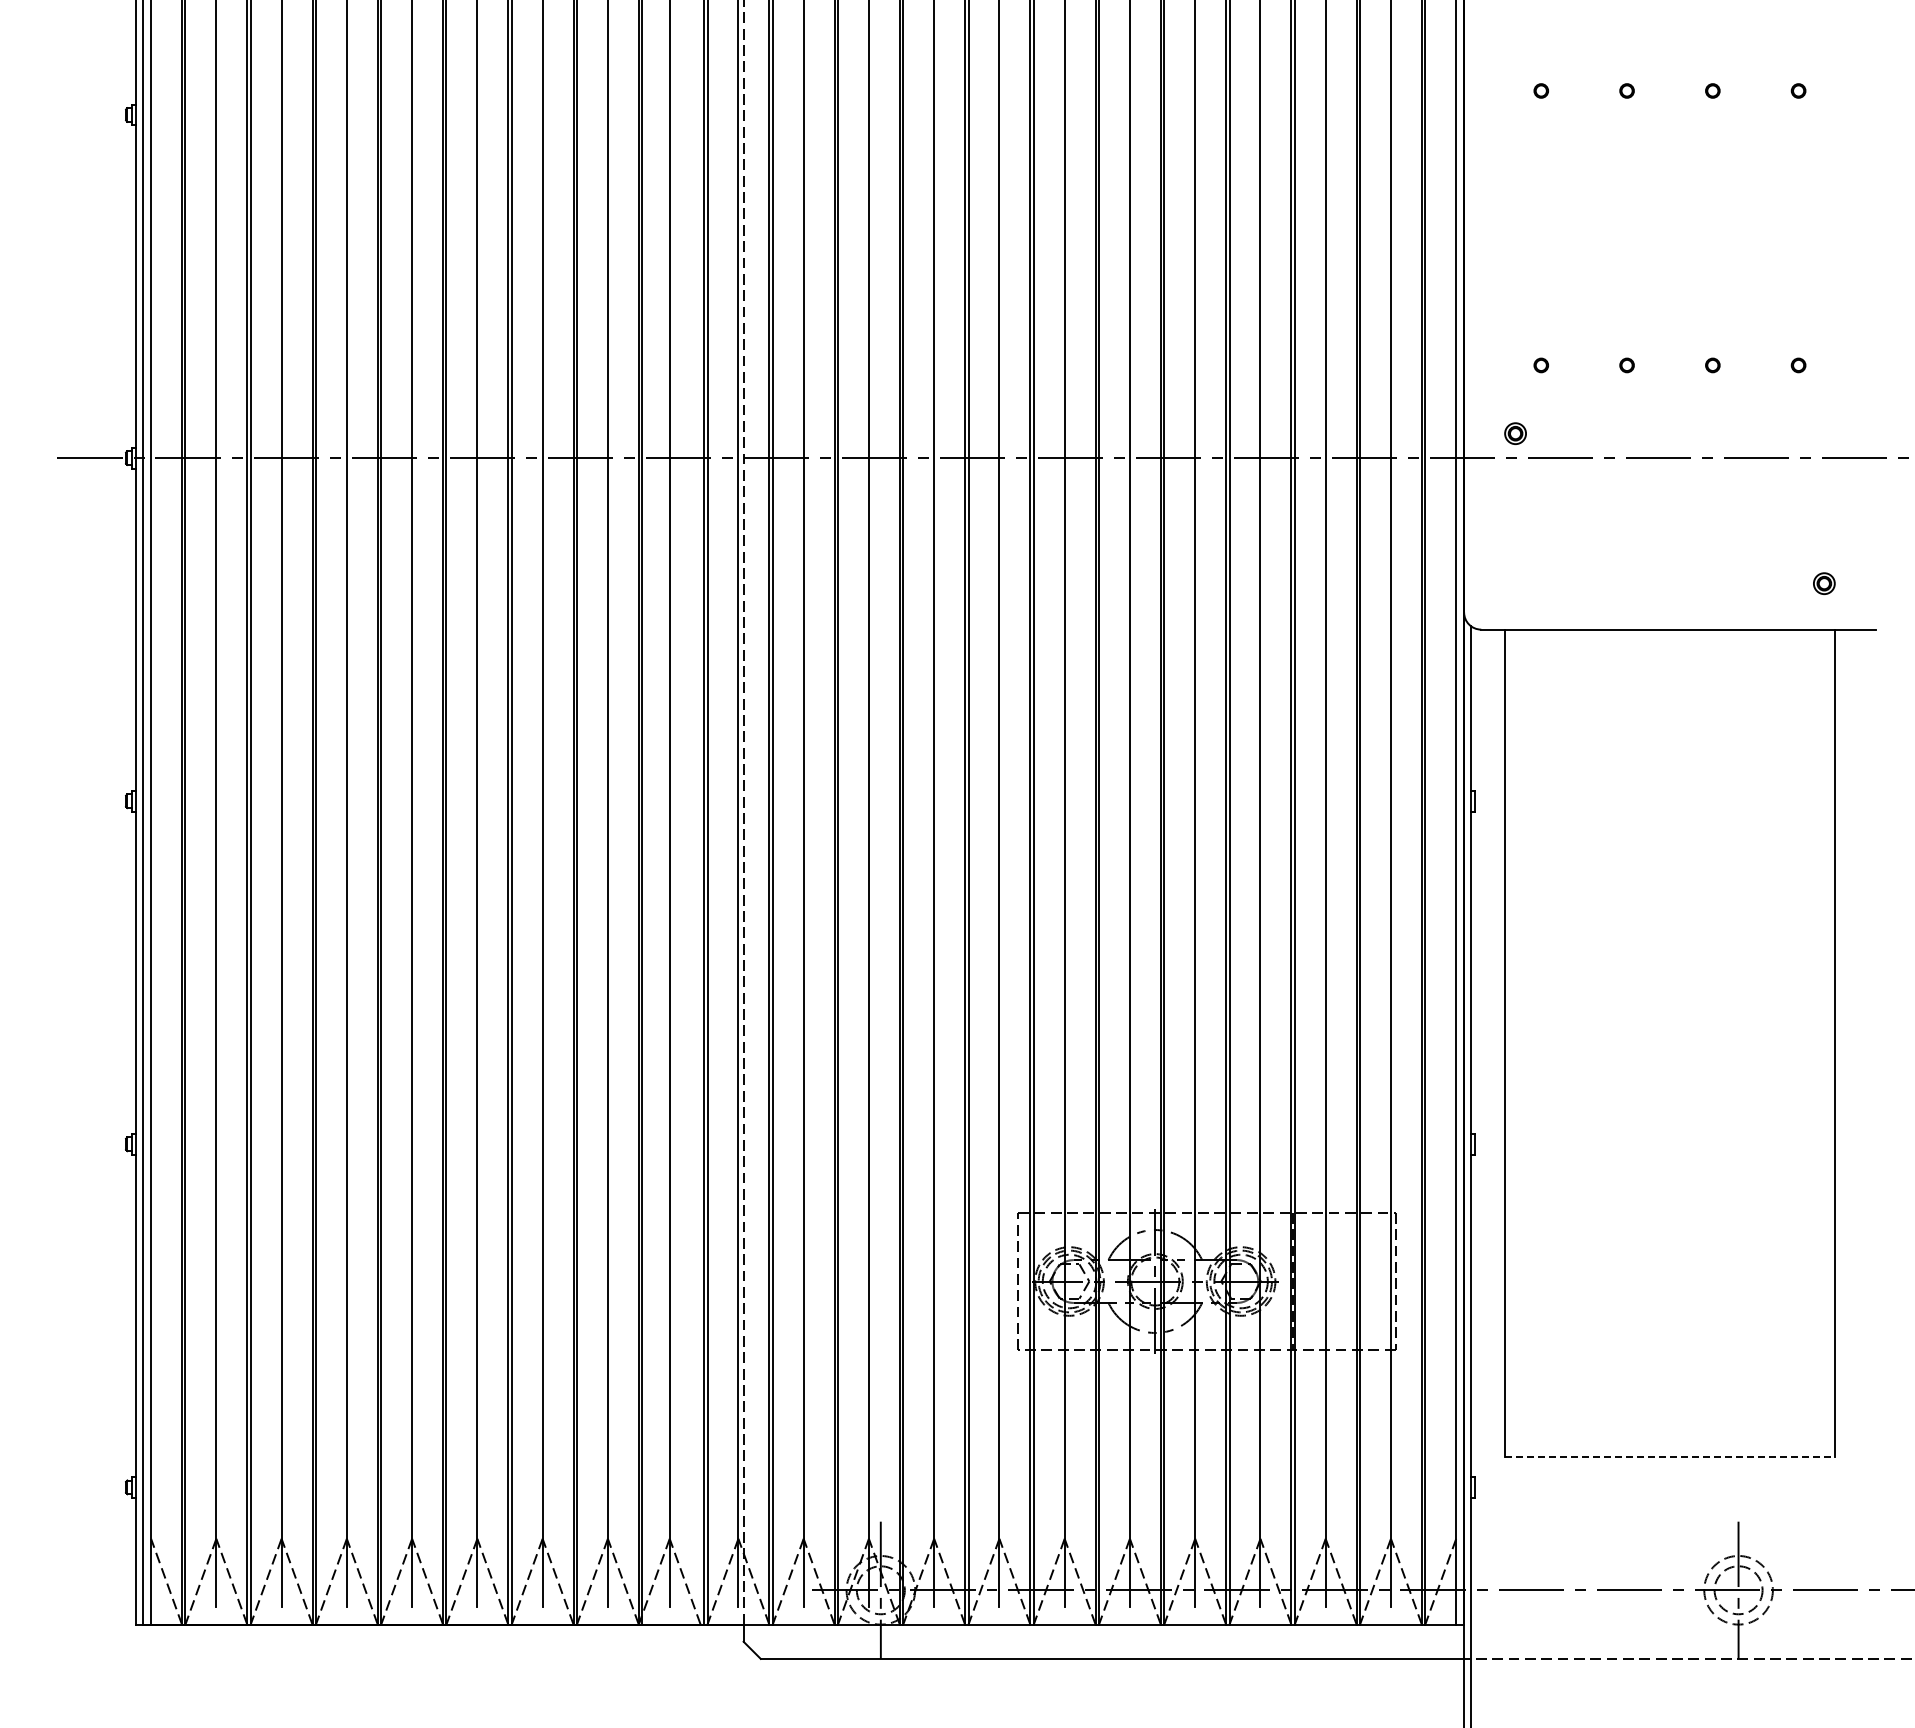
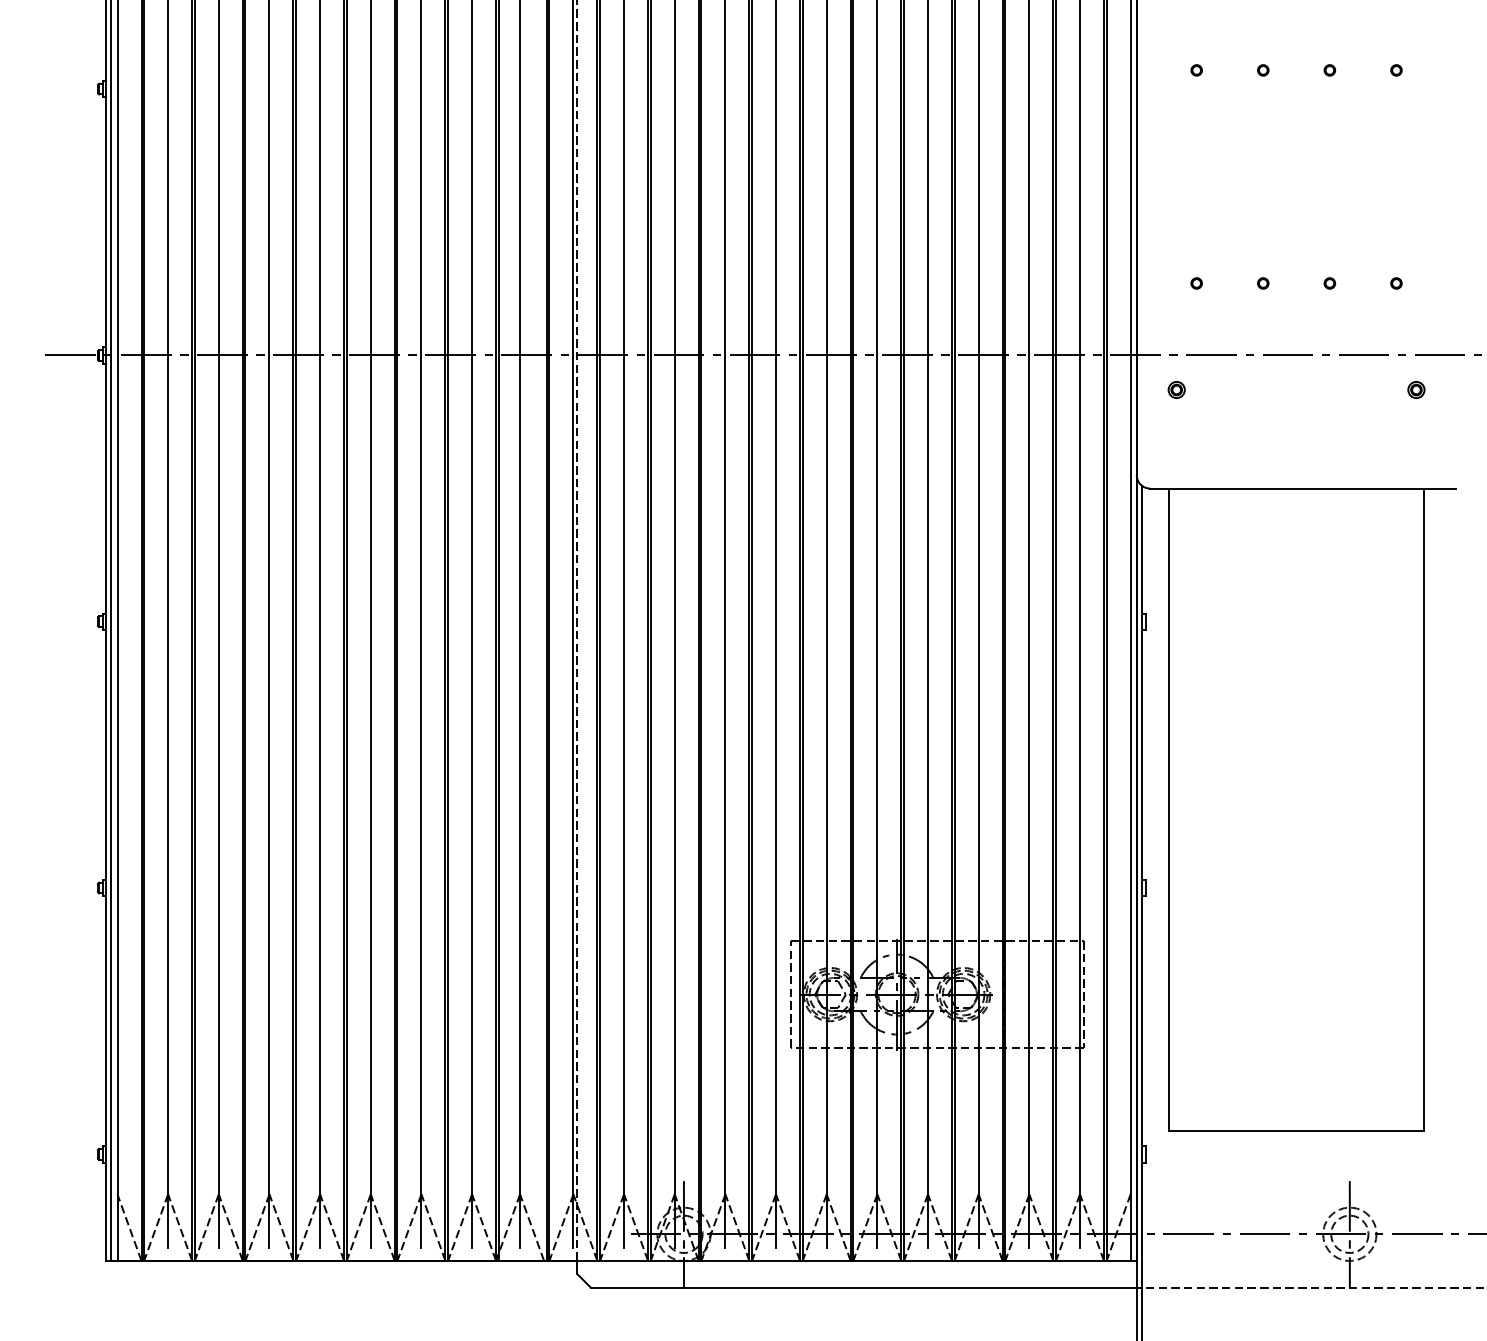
part: (1515, 433) -> (1176, 389), moved
part: (1824, 583) -> (1416, 389), moved
line: (1669, 1457) -> (1296, 1131), dashed -> solid

